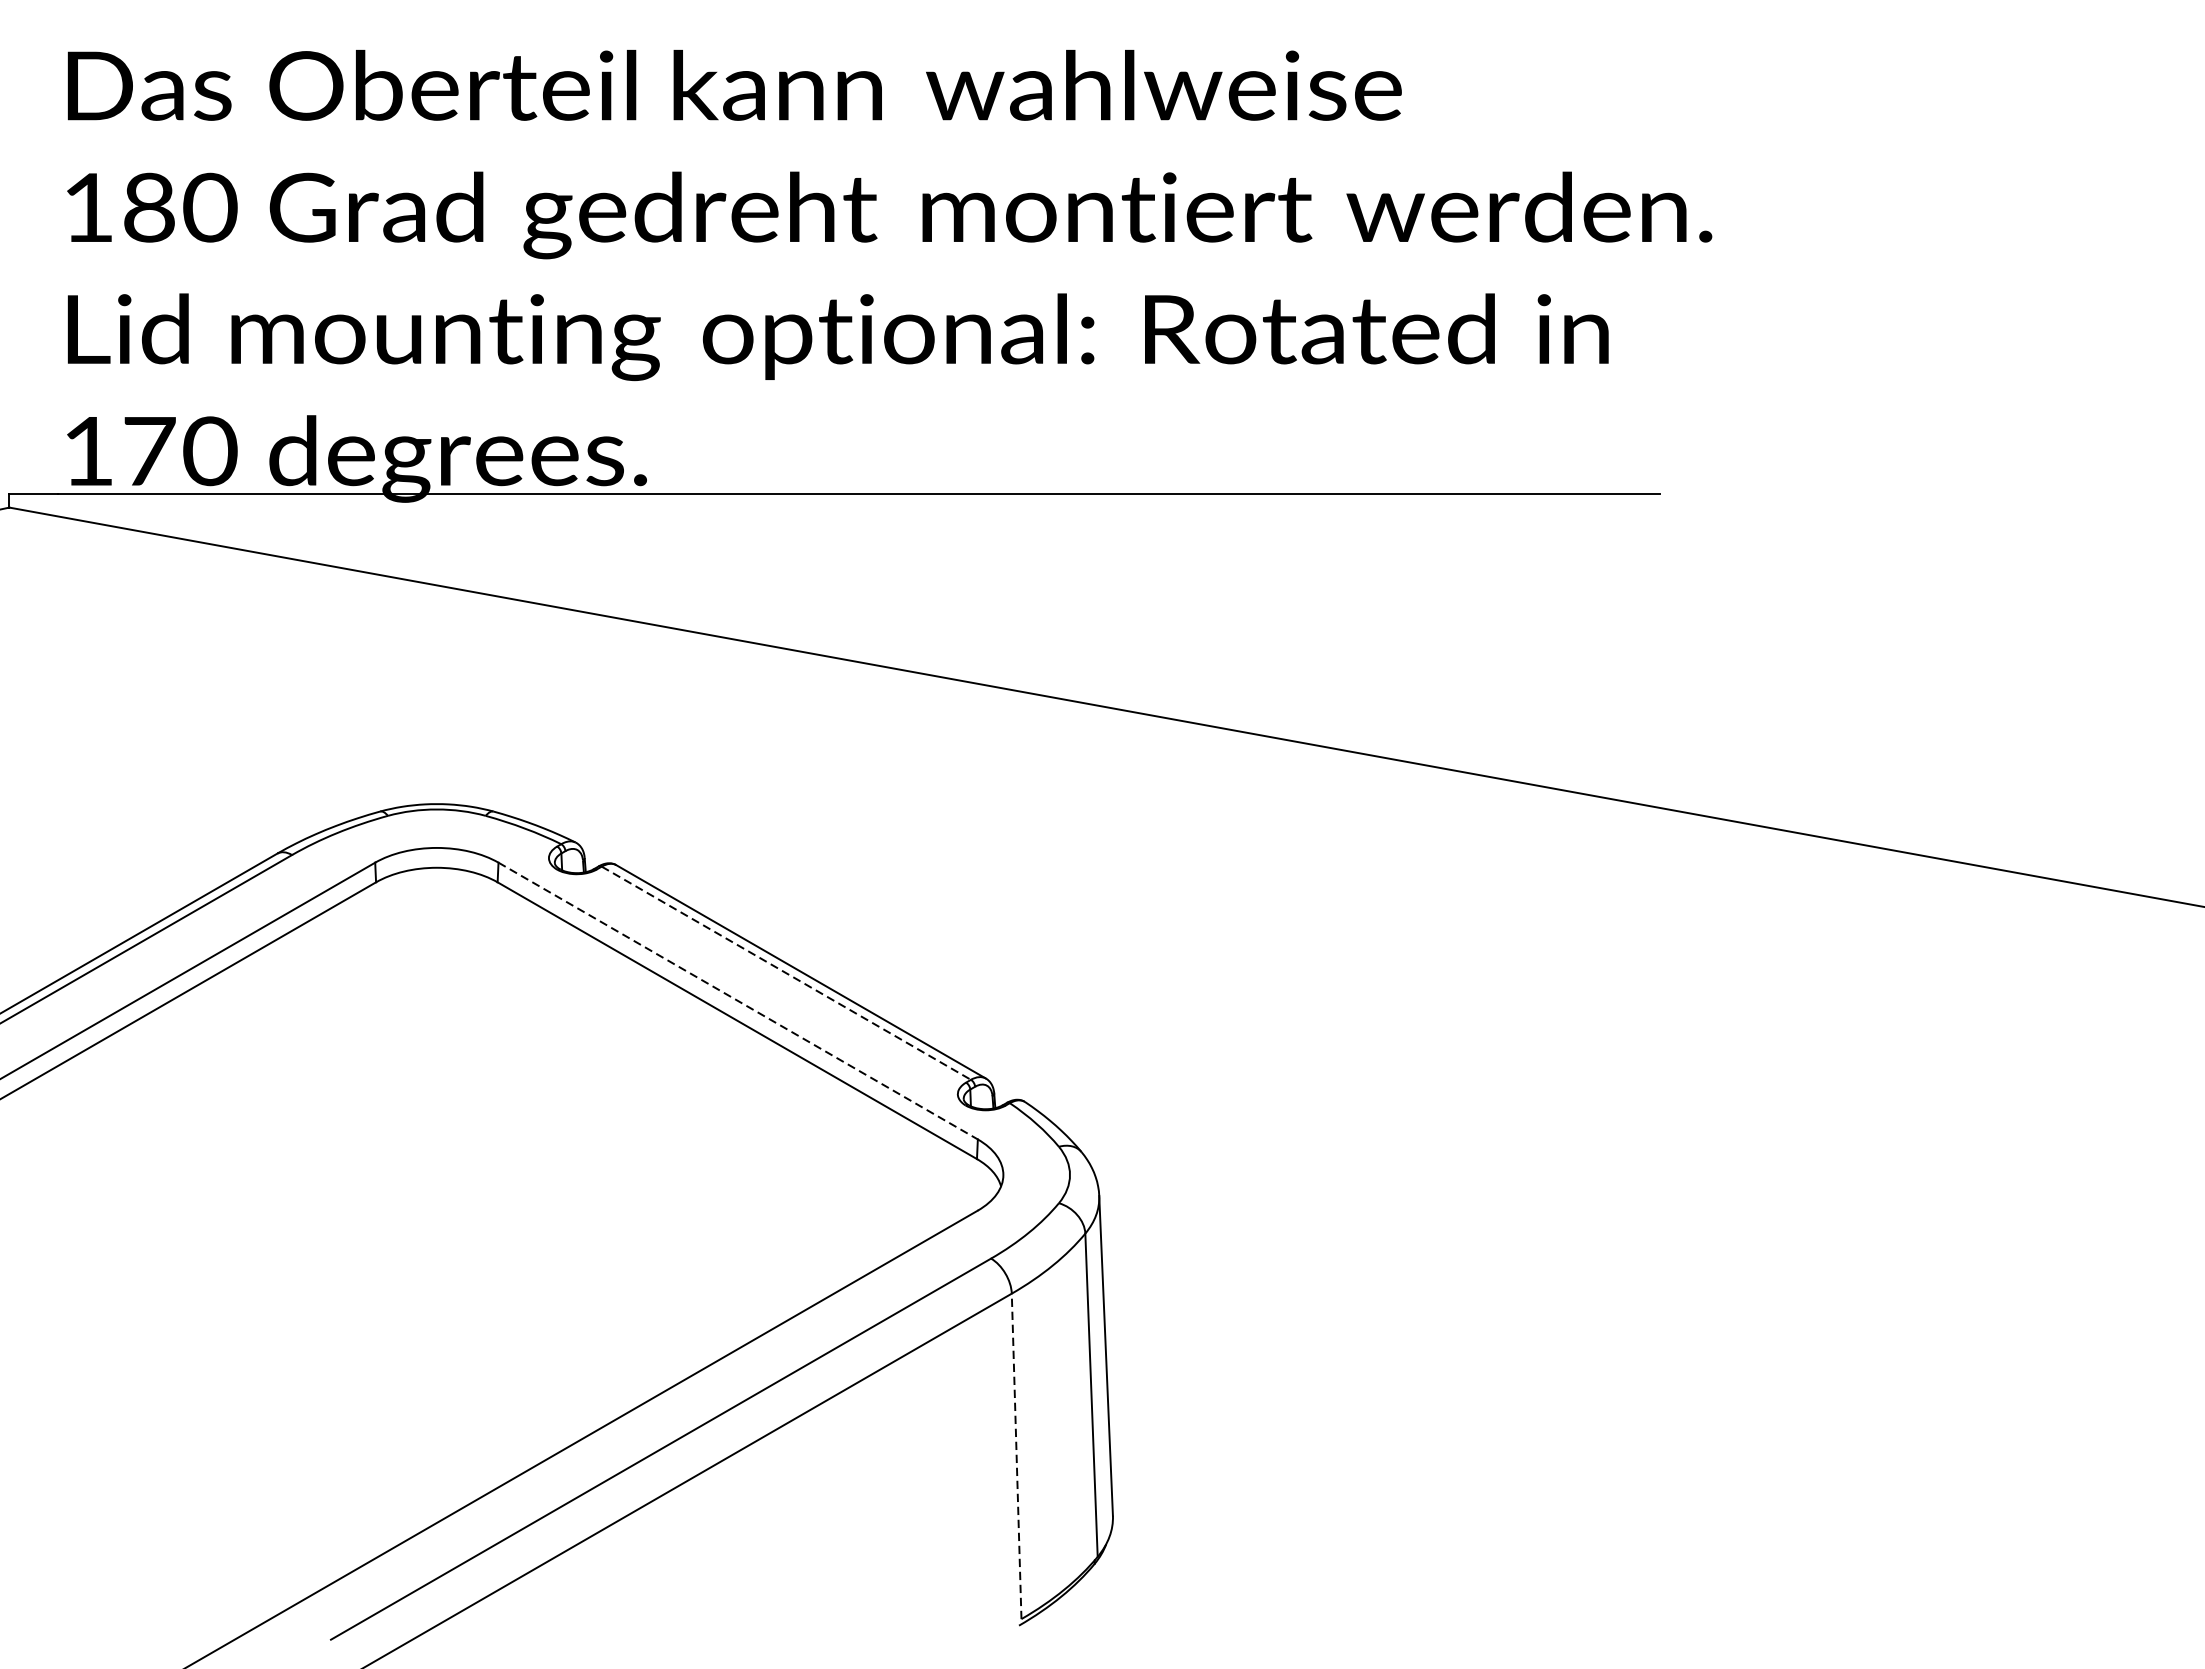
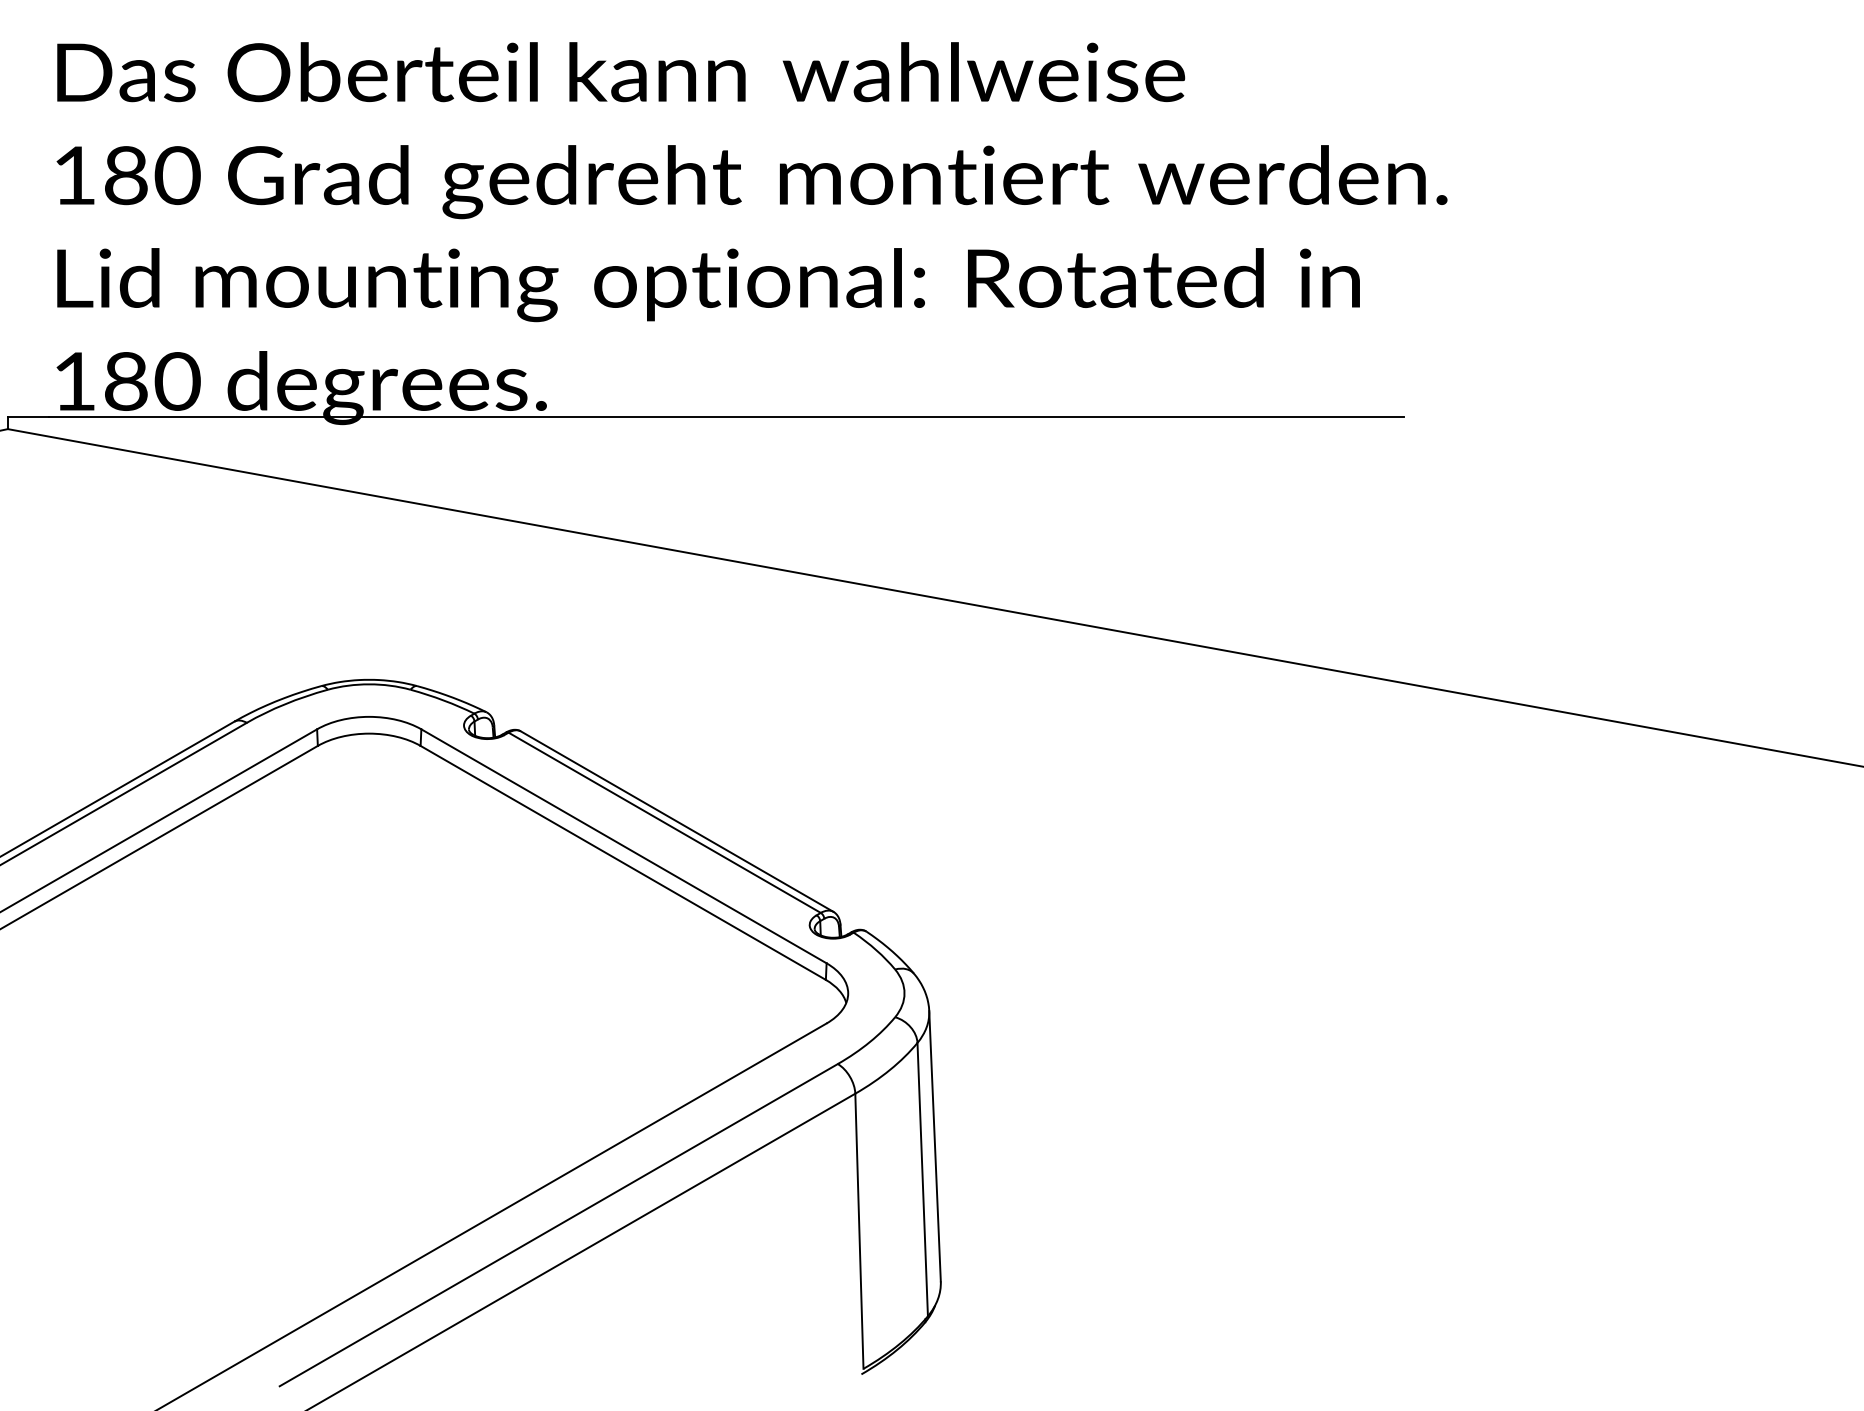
text: (149, 451) -> (126, 381), 170 -> 180
line: (787, 974) -> (665, 823), dashed -> solid
line: (737, 1001) -> (623, 846), dashed -> solid
line: (1016, 1456) -> (859, 1231), dashed -> solid

